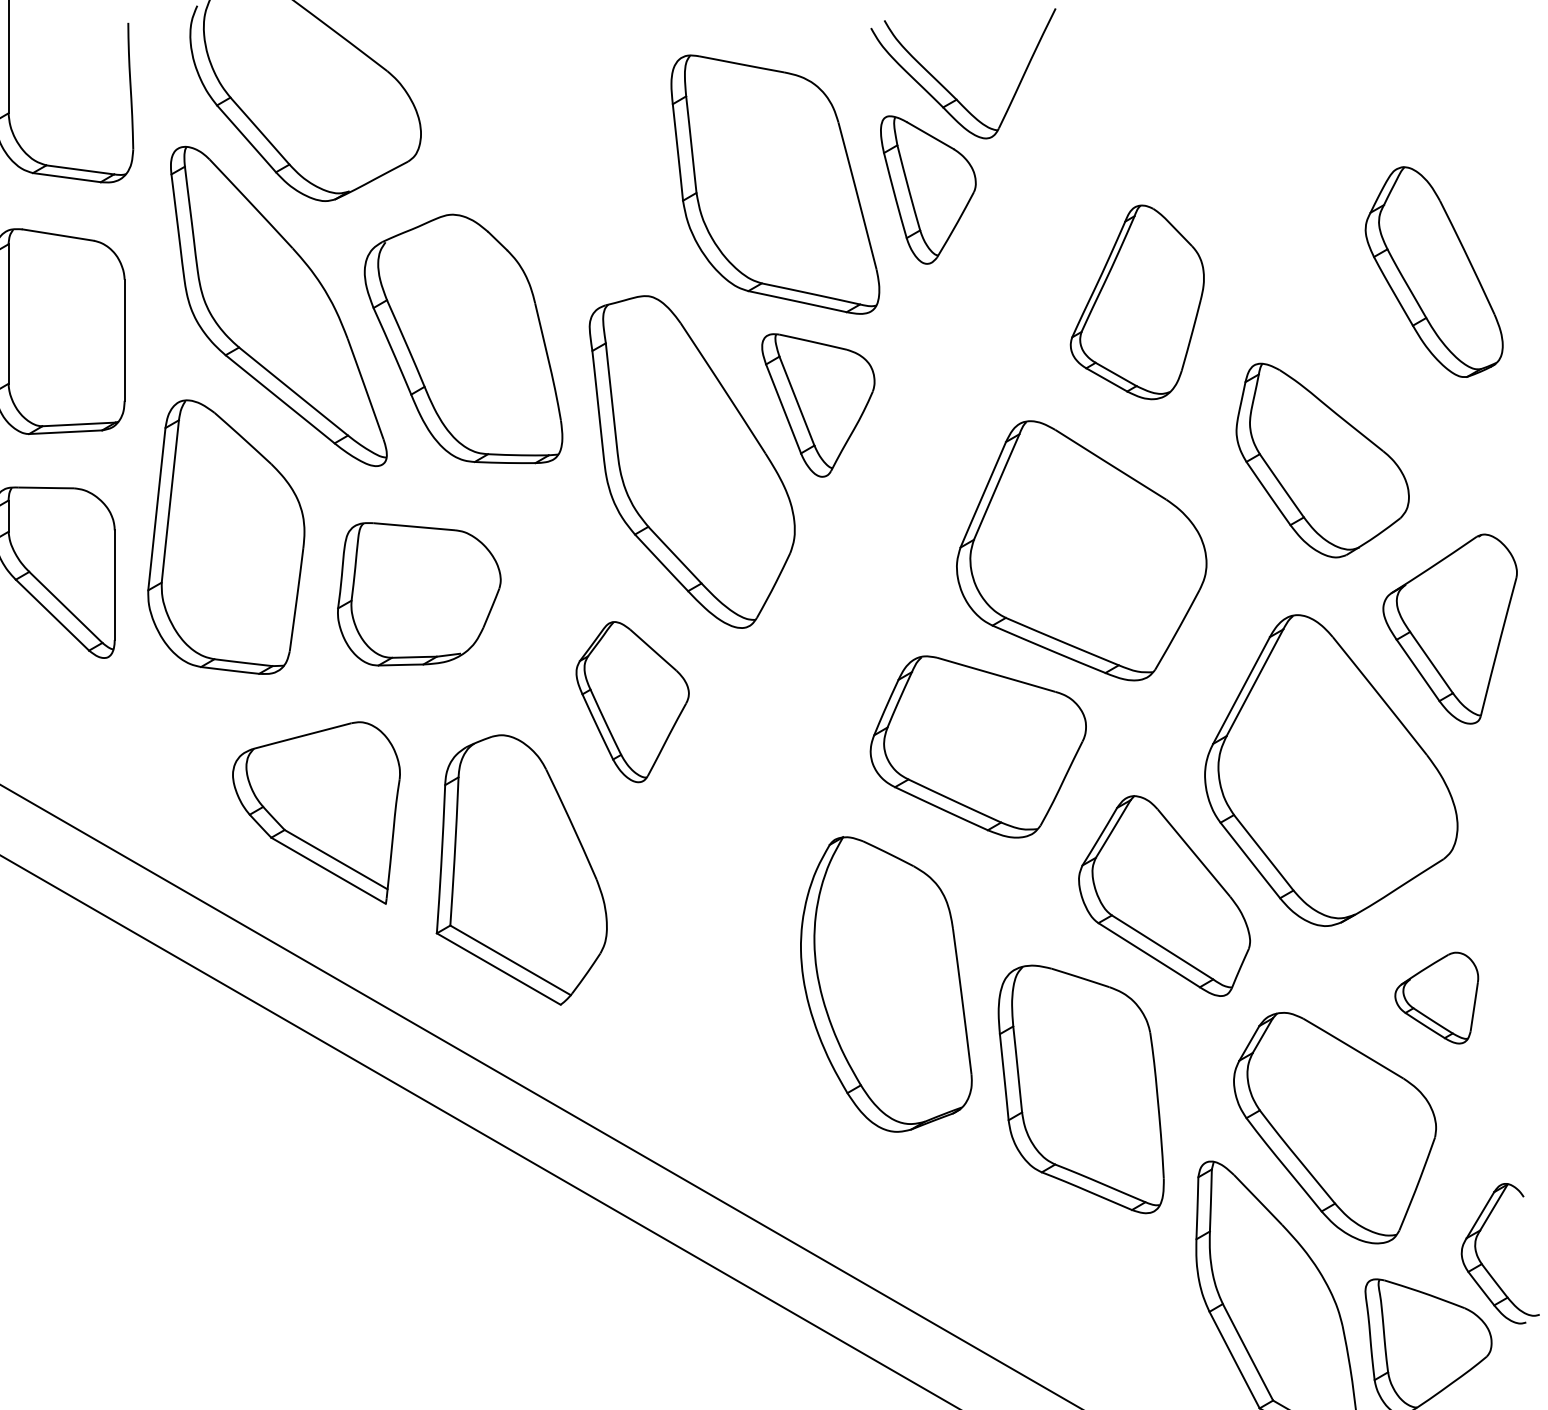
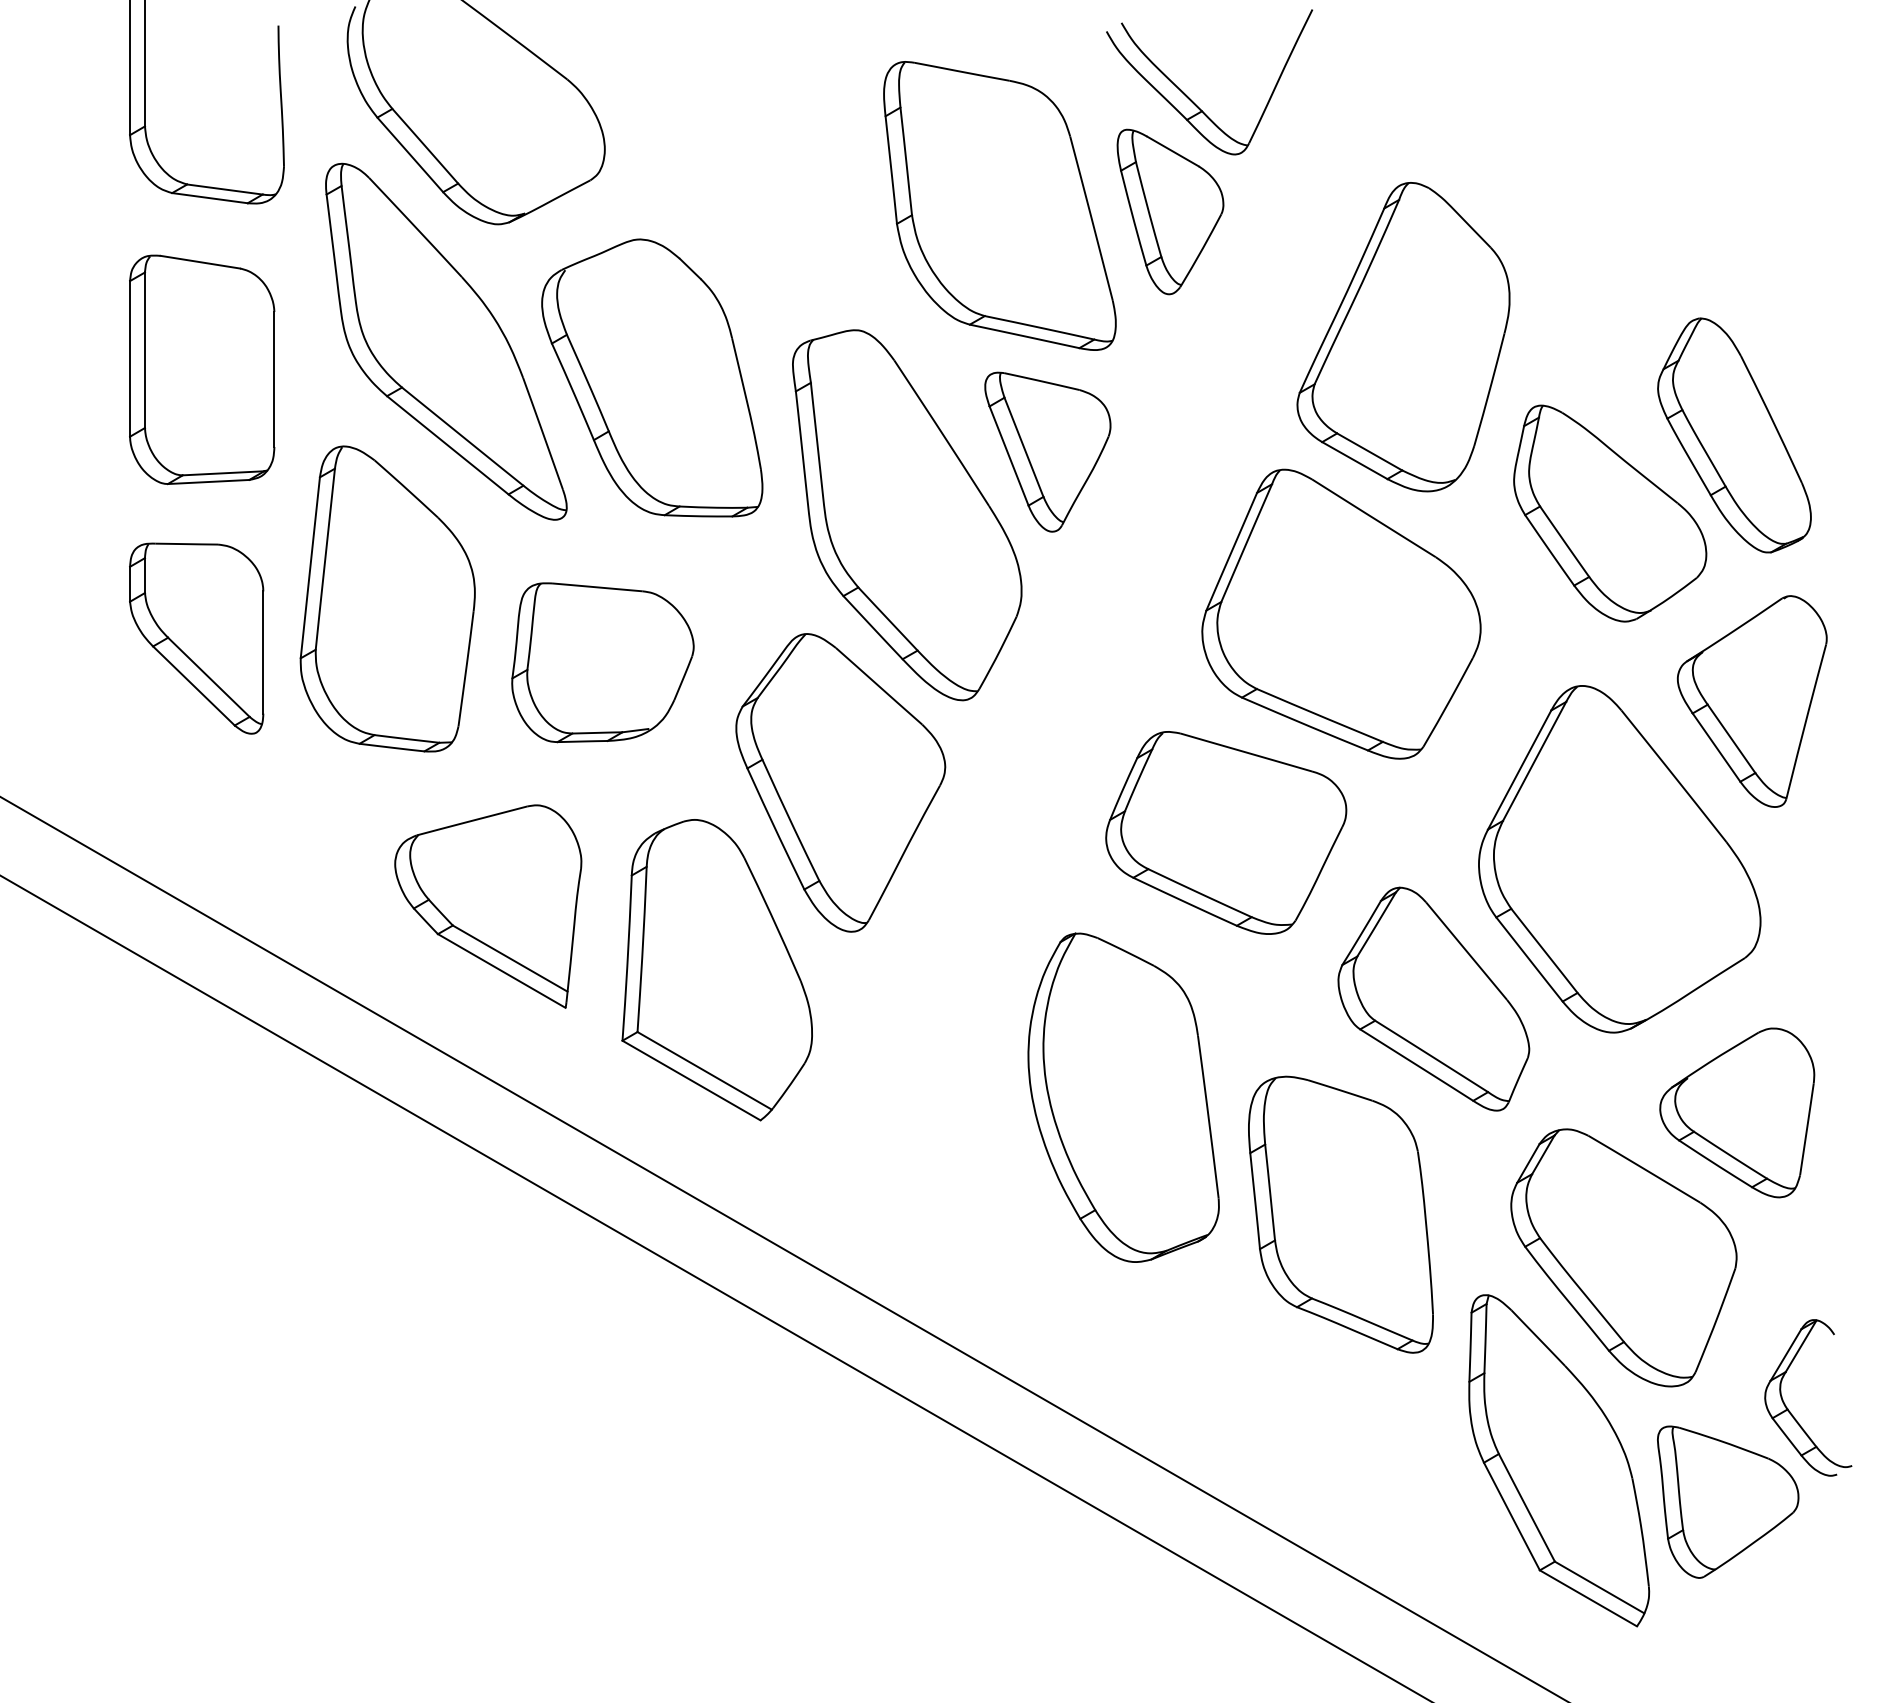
part: (1434, 272) -> (1734, 435), moved
part: (1137, 302) -> (1403, 337), size x1.43
part: (632, 701) -> (840, 782), size x1.67
part: (1436, 997) -> (1737, 1112), size x1.67

